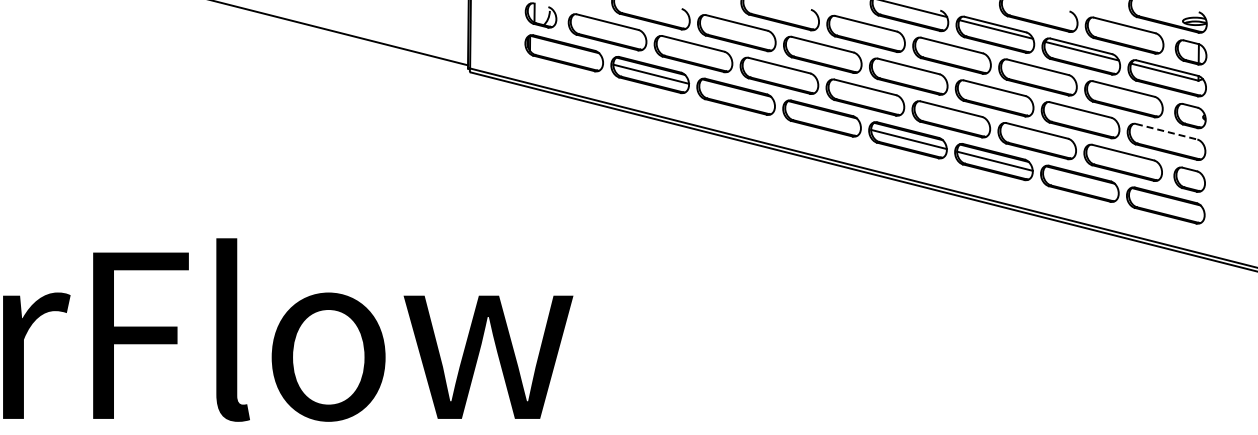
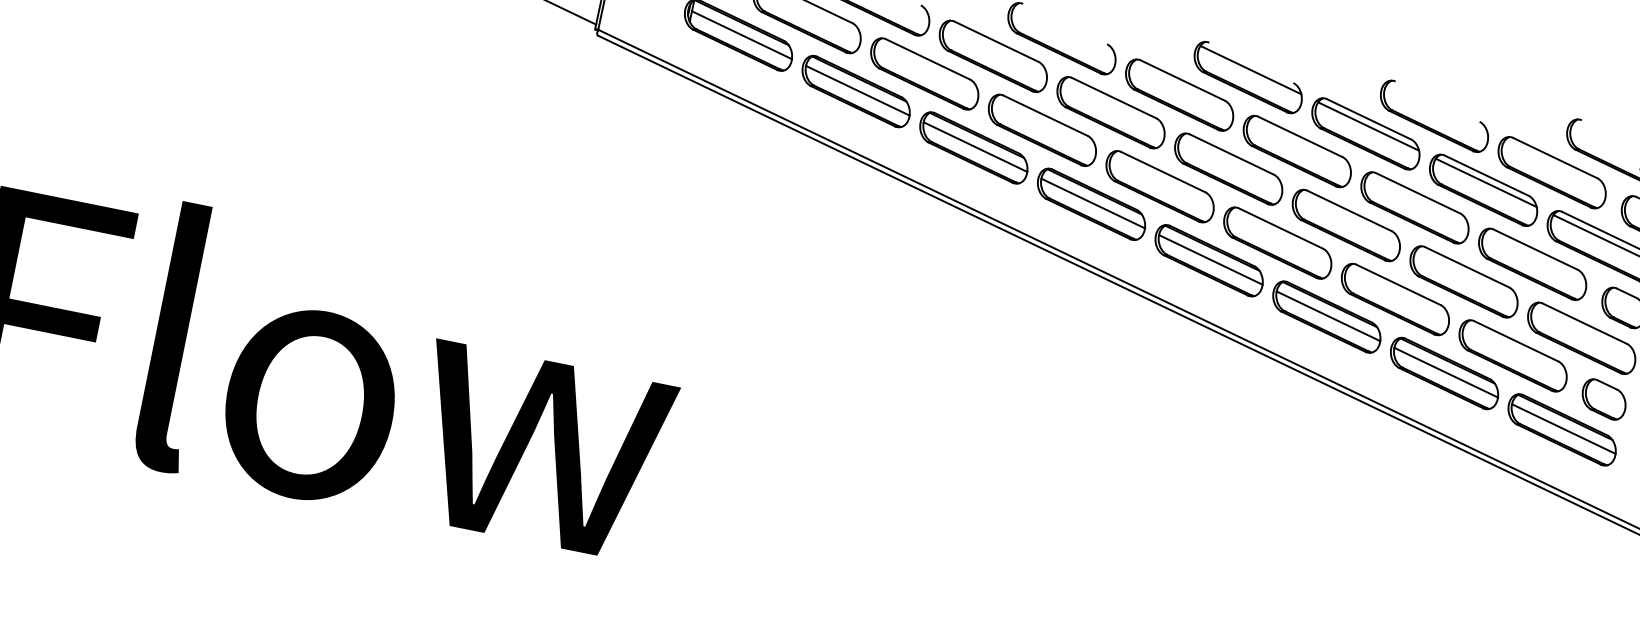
line: (566, 52) -> (741, 34), added
line: (736, 95) -> (974, 146), added
line: (822, 117) -> (1092, 202), added
line: (1166, 131) -> (1584, 323), dashed -> solid
line: (1080, 182) -> (1445, 371), added
line: (1166, 204) -> (1563, 428), added

